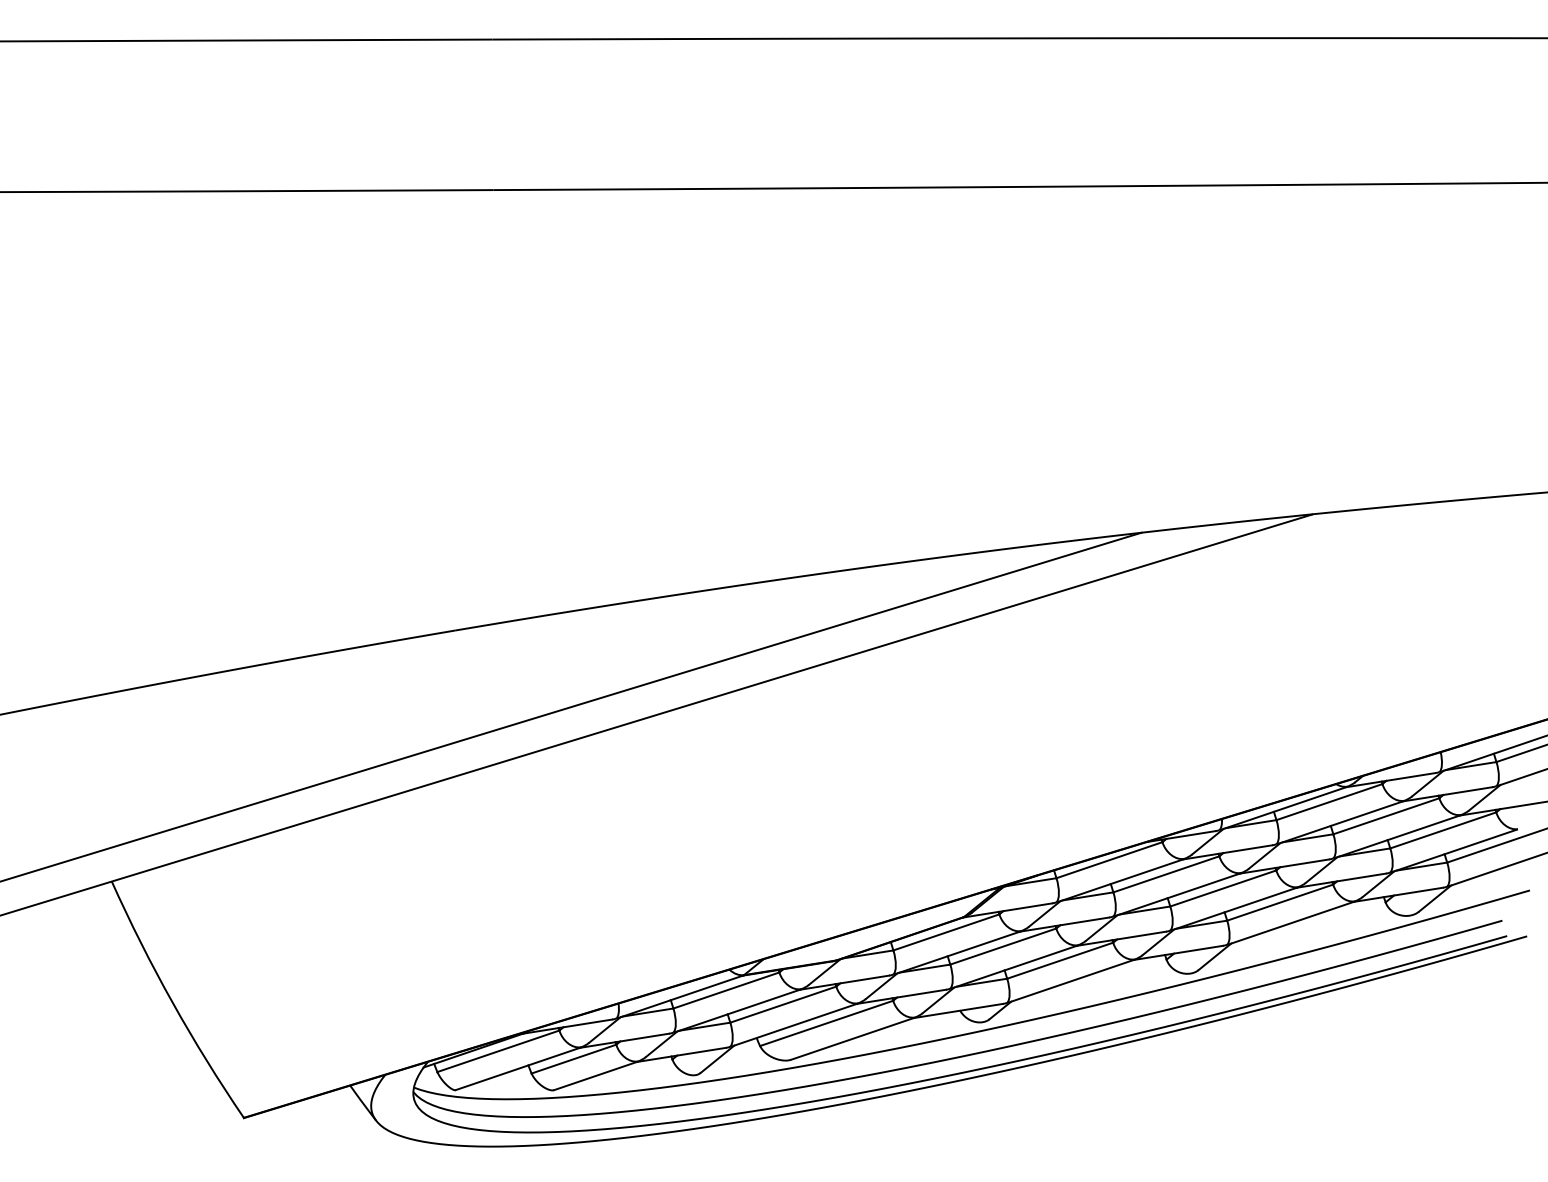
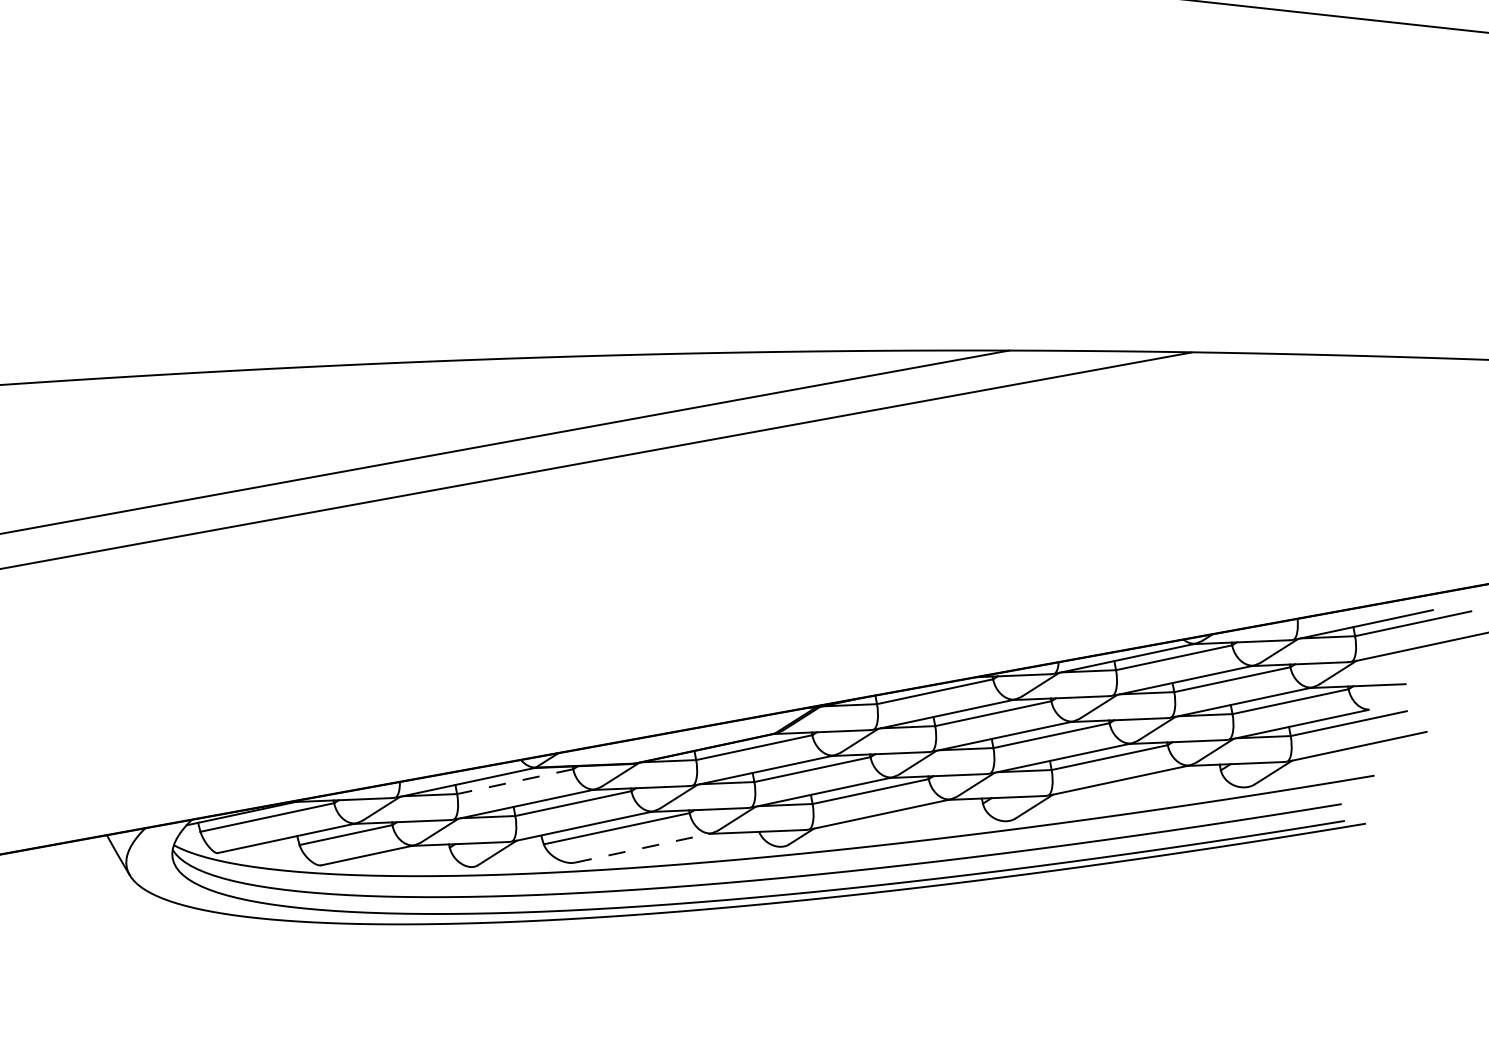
line: (726, 990) -> (515, 781), solid -> dashed
line: (852, 1038) -> (642, 847), solid -> dashed

